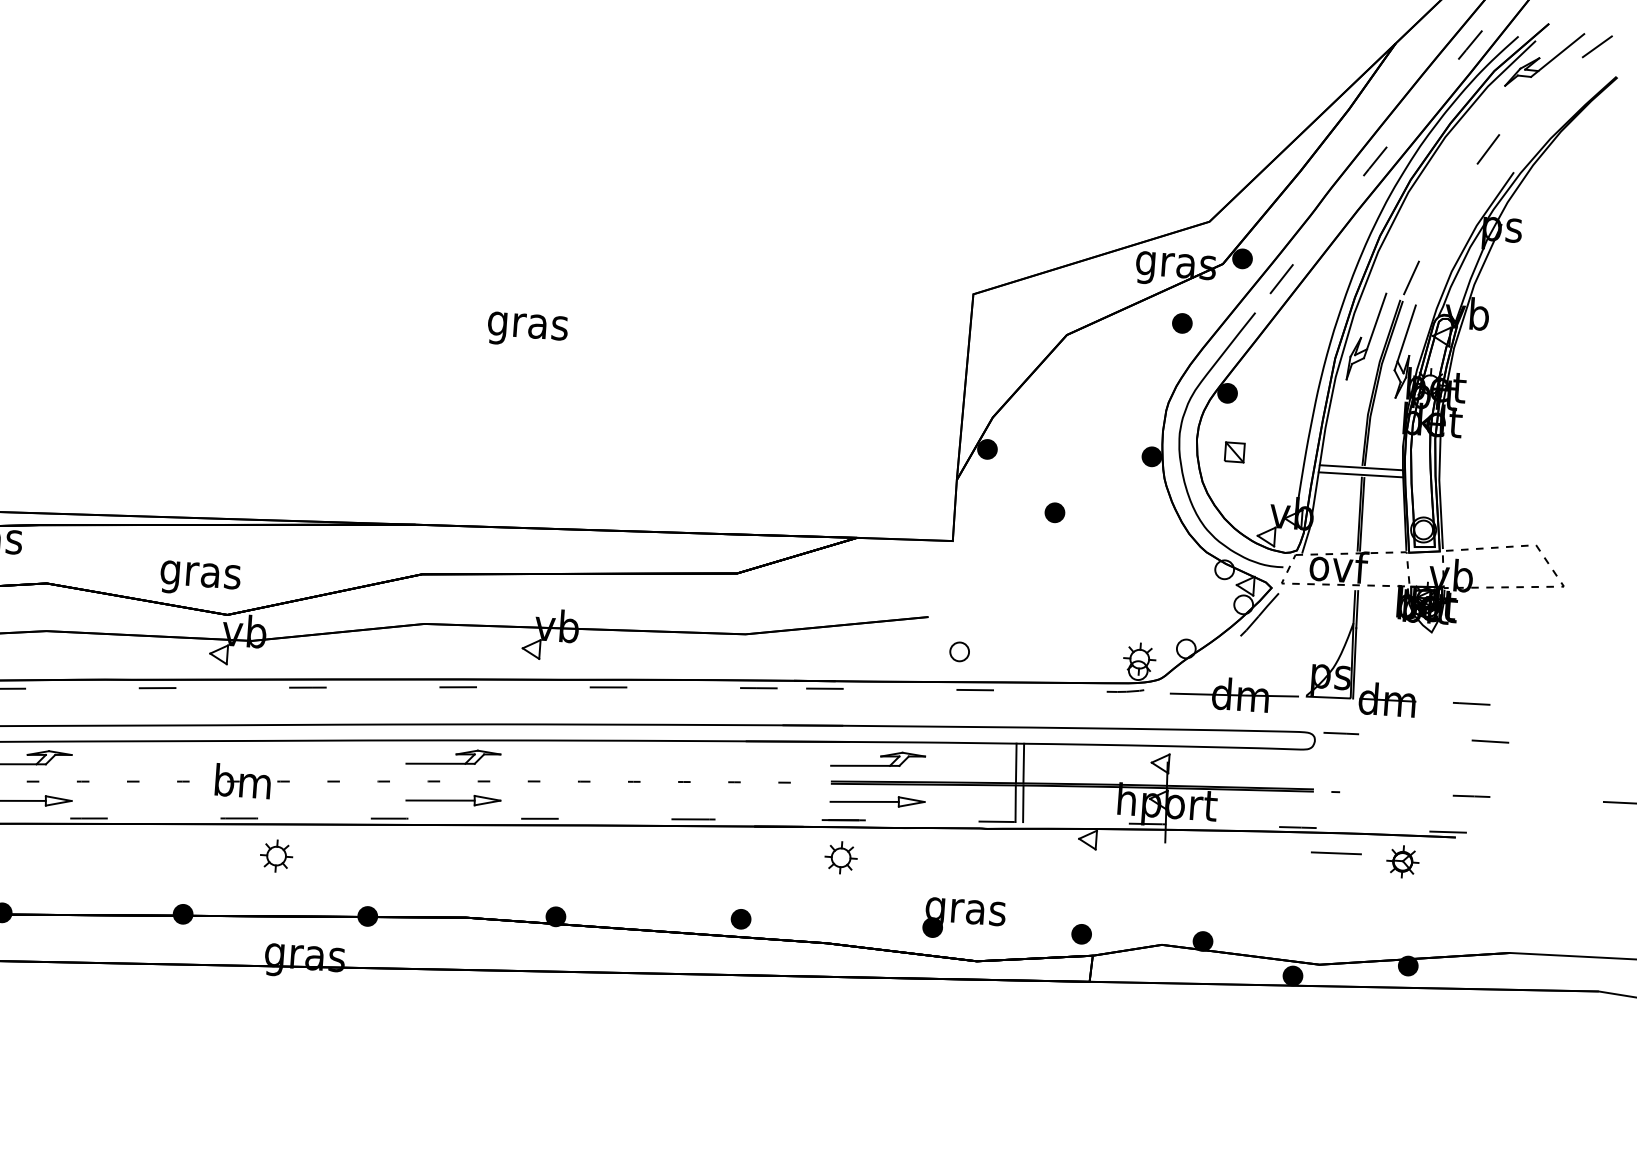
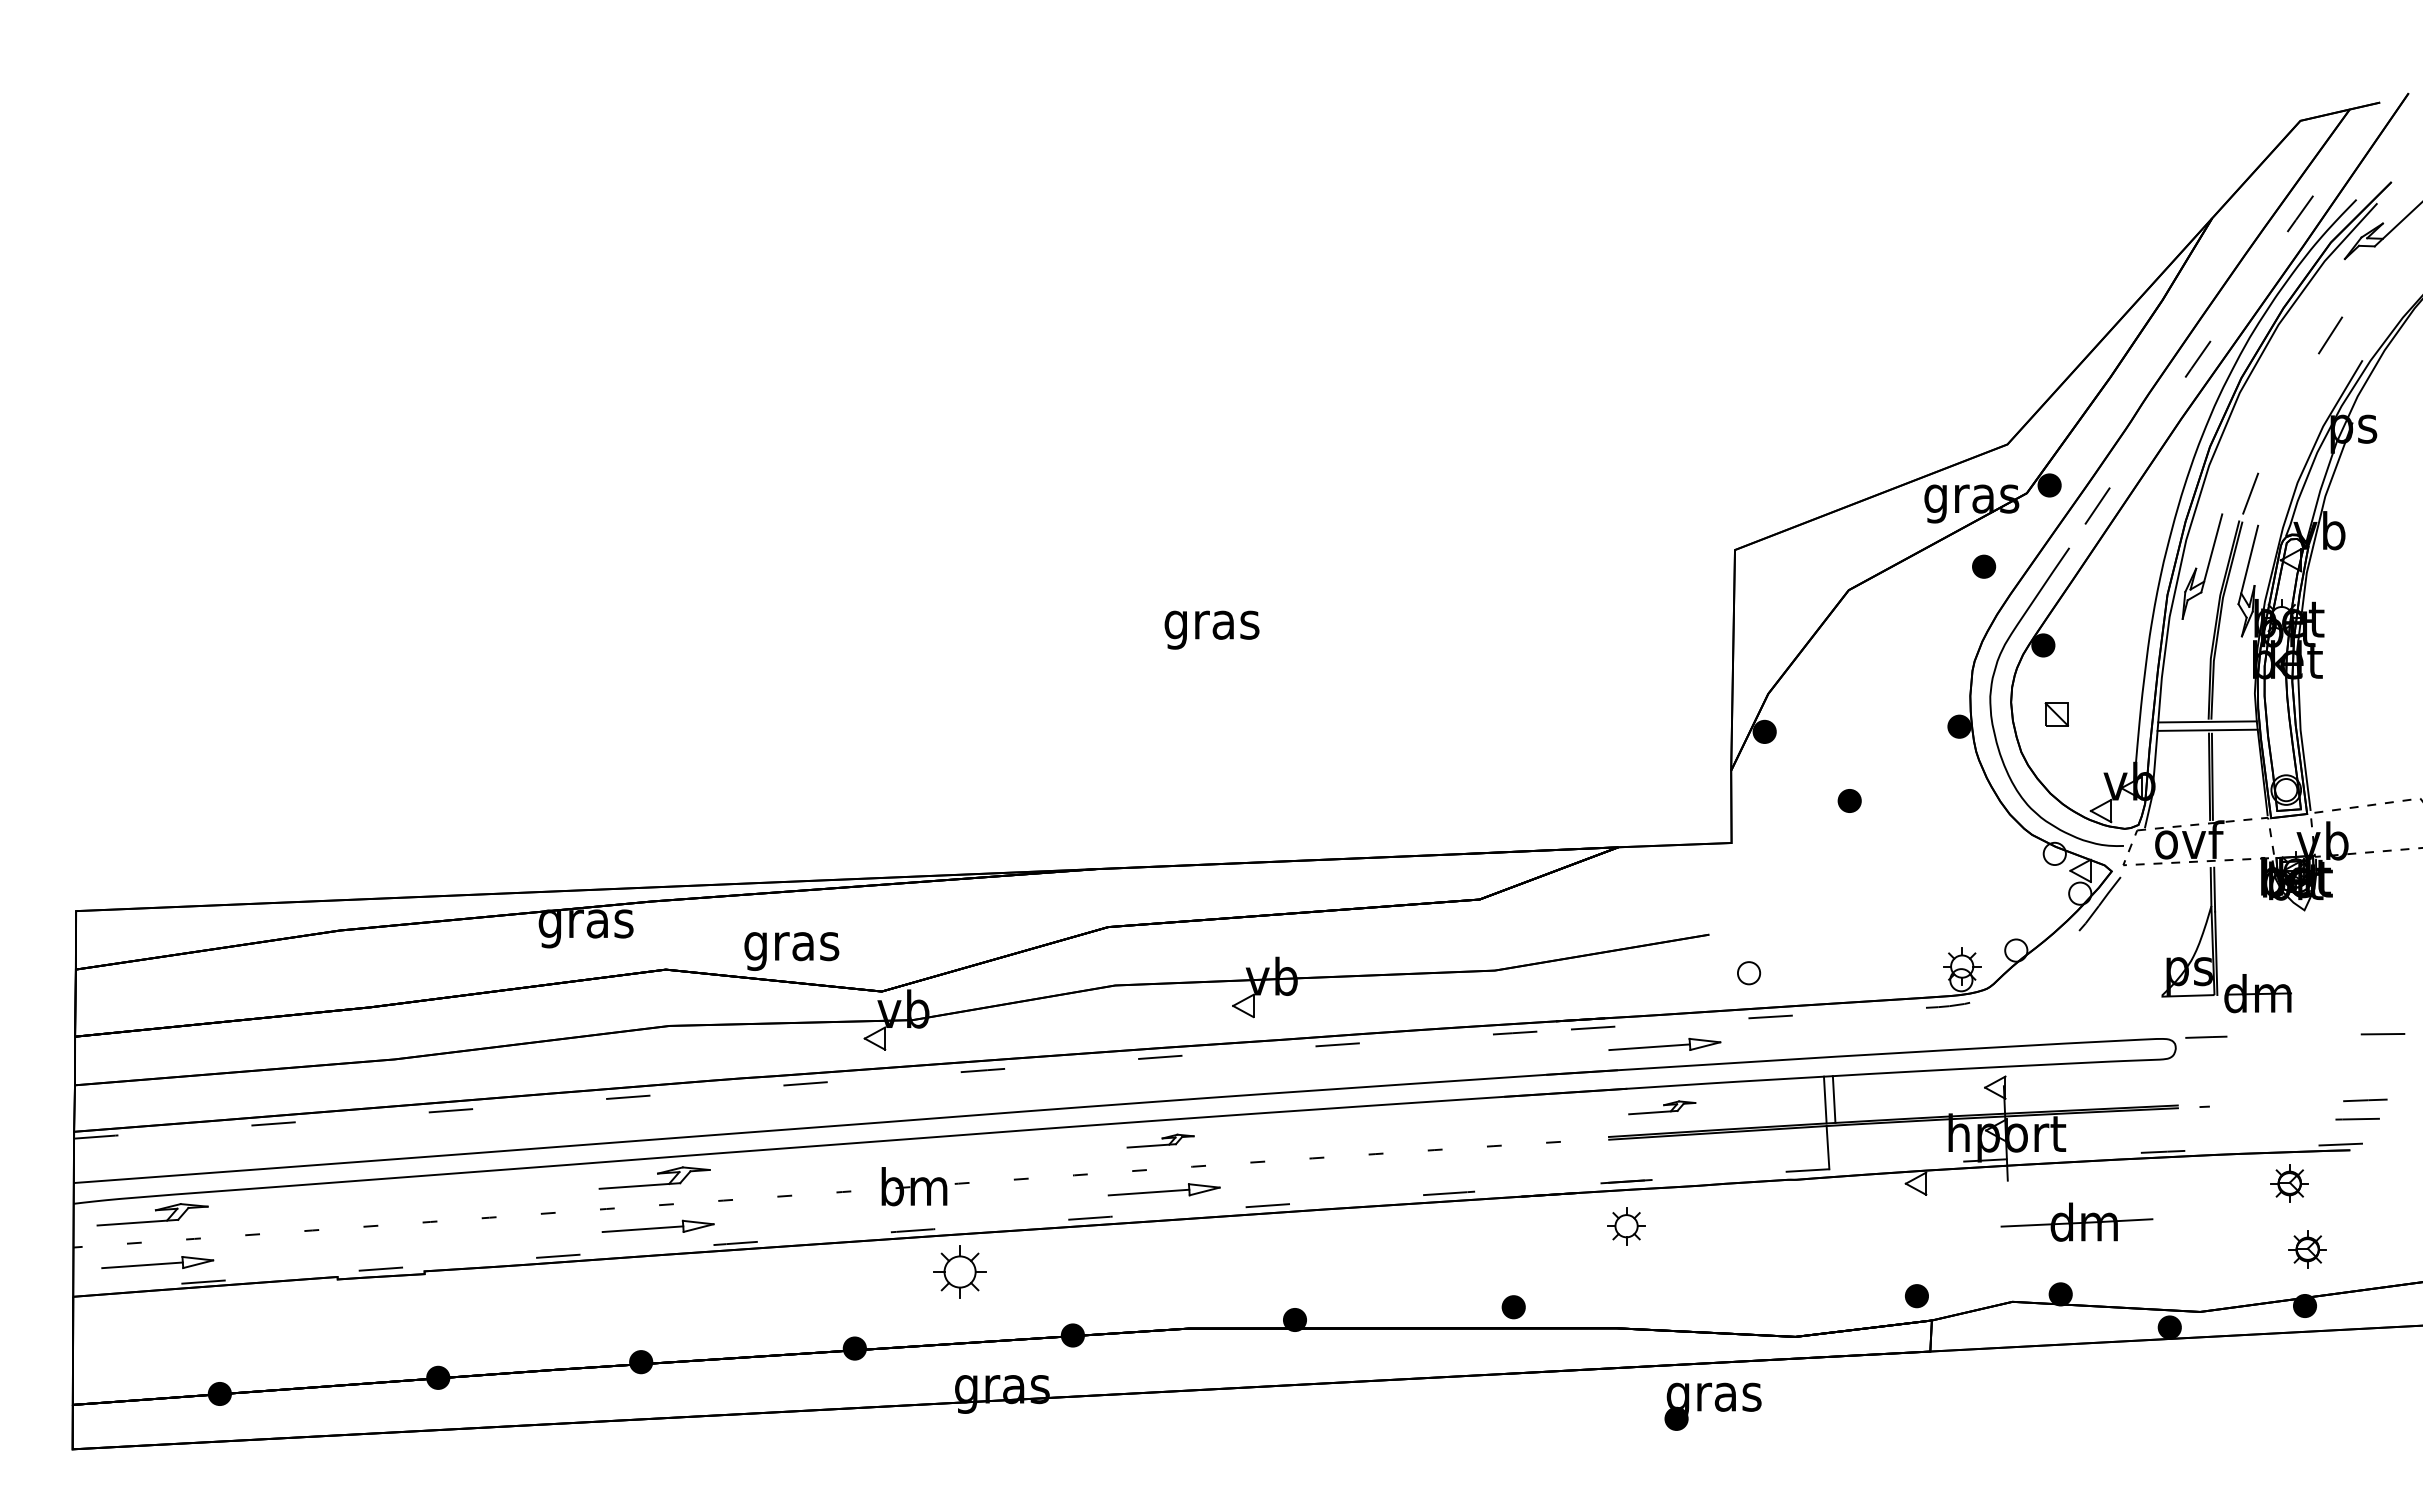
text: (200, 579) -> (791, 951), moved
part: (1234, 693) -> (2076, 1221), moved
line: (1471, 703) -> (2357, 1118), moved
part: (453, 757) -> (1160, 1140), size x0.6
part: (878, 759) -> (1662, 1107), size x0.6
part: (877, 799) -> (1664, 1043), moved
line: (1022, 803) -> (1836, 1146), removed
line: (1336, 853) -> (2210, 1179), removed
part: (276, 855) -> (960, 1271), size x1.4
part: (1413, 918) -> (2307, 1249), added
part: (963, 919) -> (1712, 1406), moved

